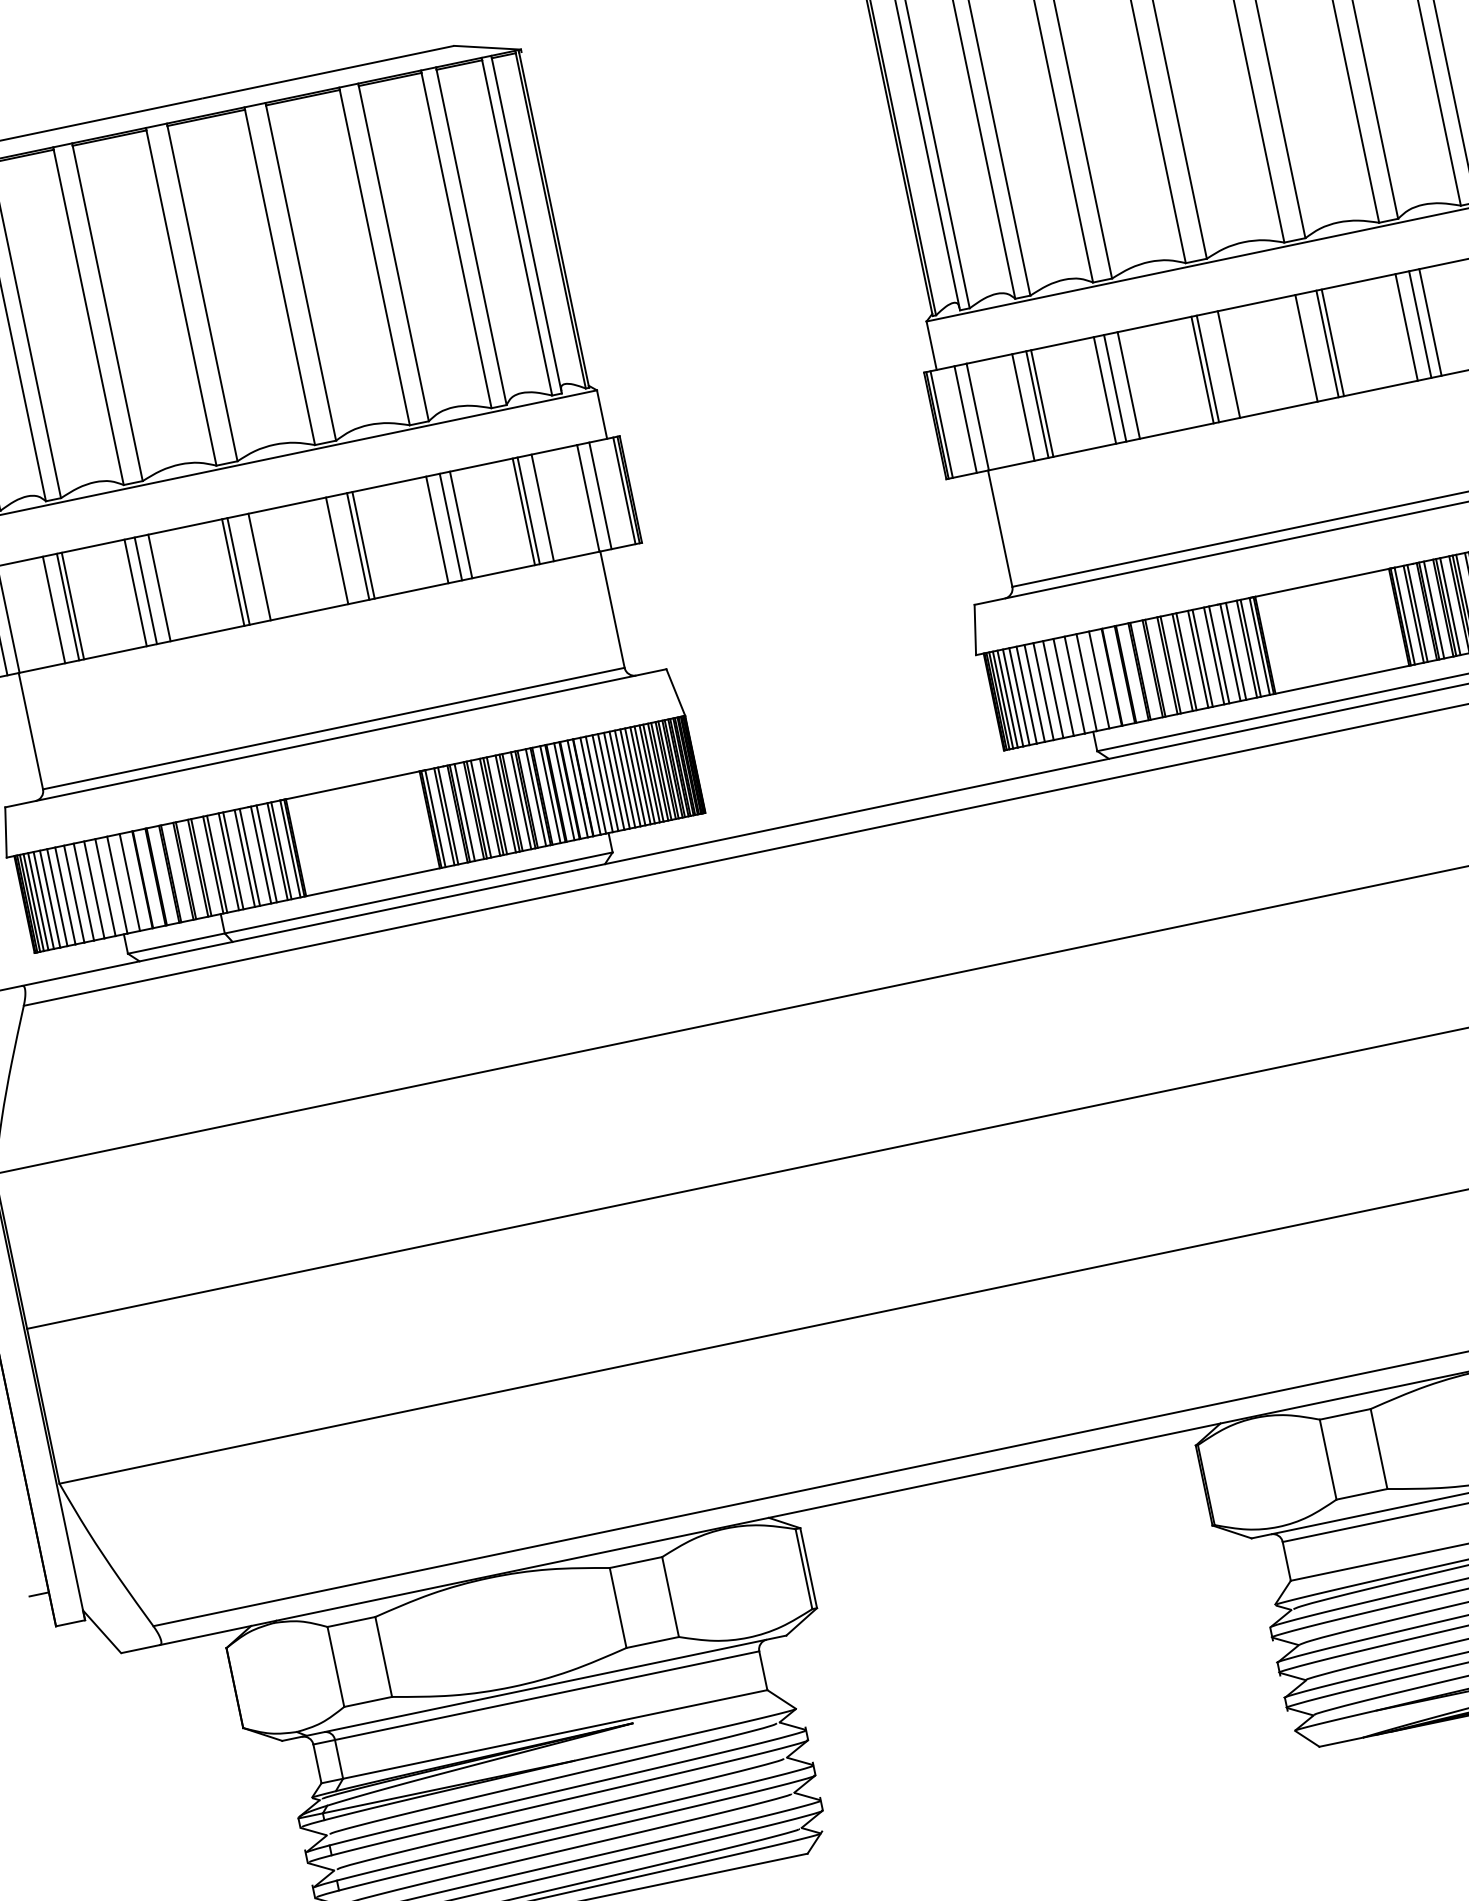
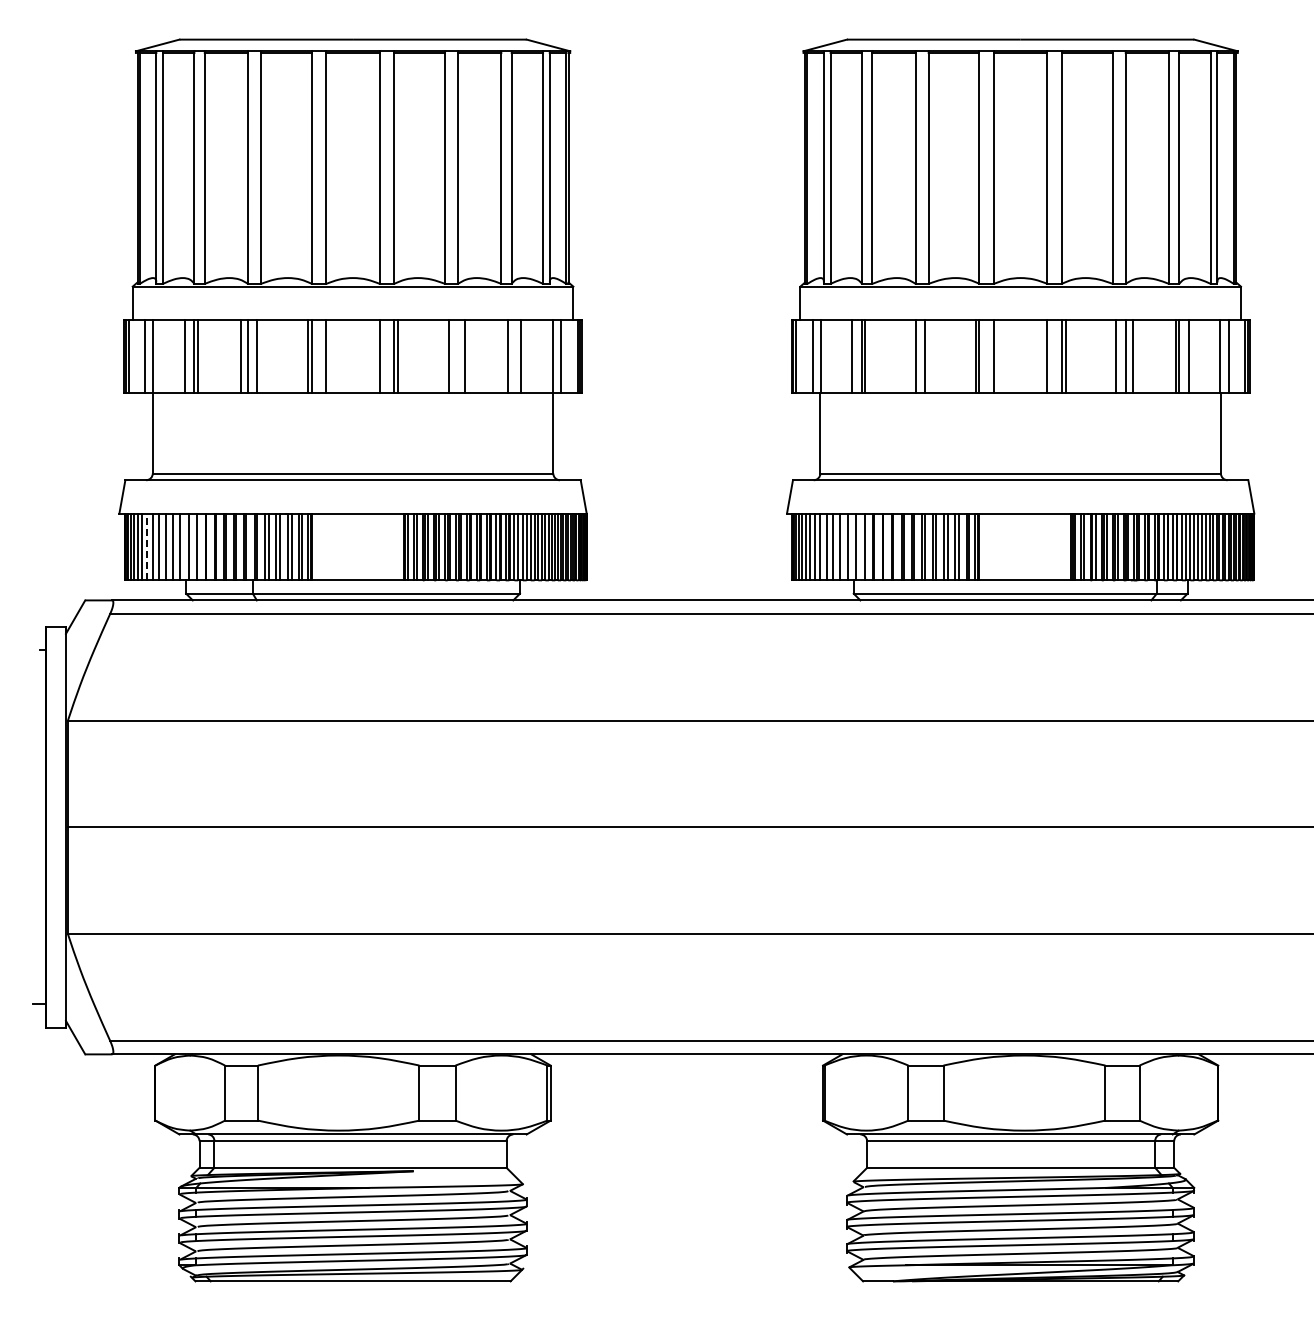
line: (1104, 390) -> (908, 356), removed
line: (528, 510) -> (511, 356), removed
line: (451, 526) -> (458, 356), removed
line: (57, 896) -> (147, 546), solid -> dashed

